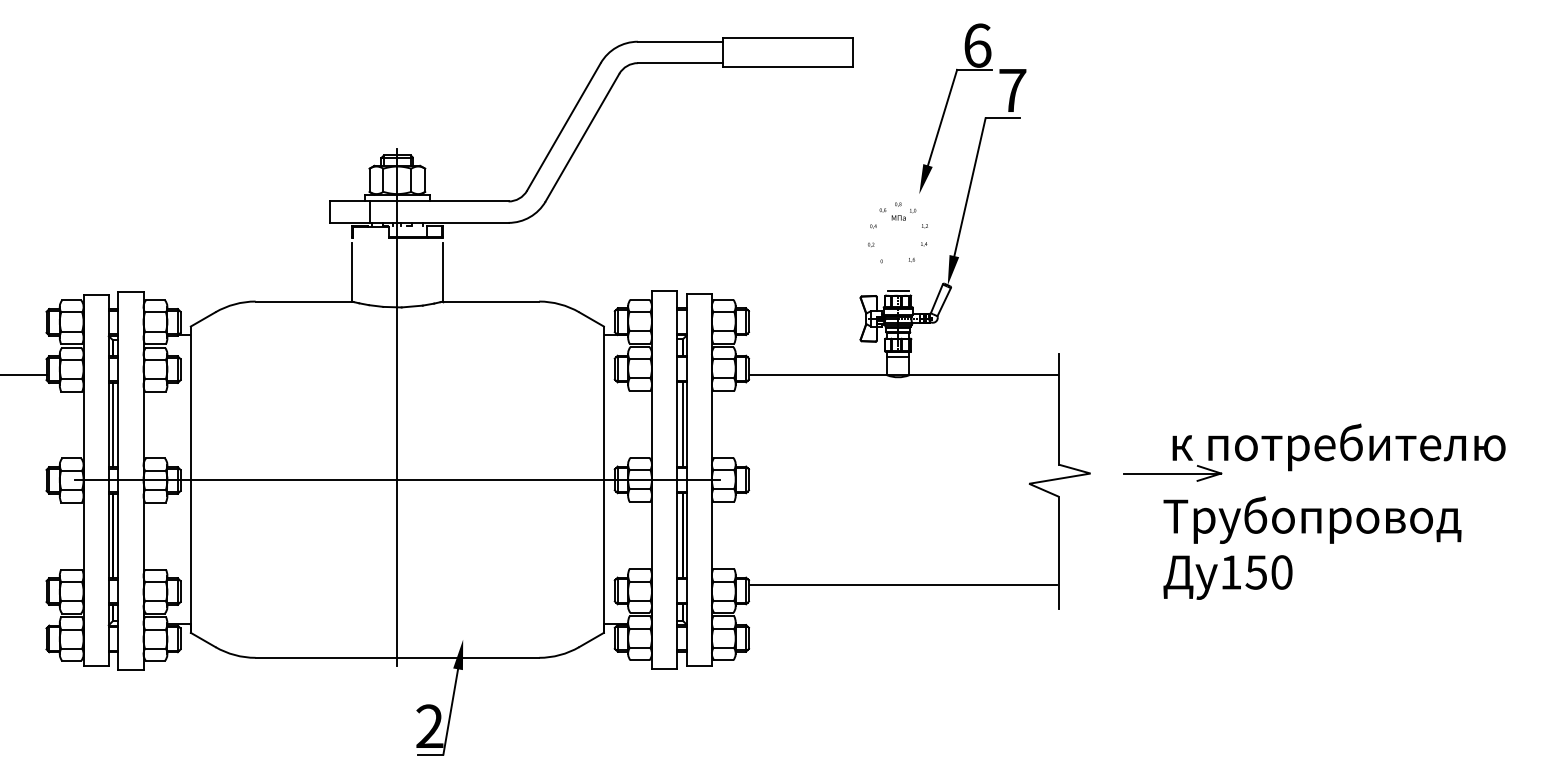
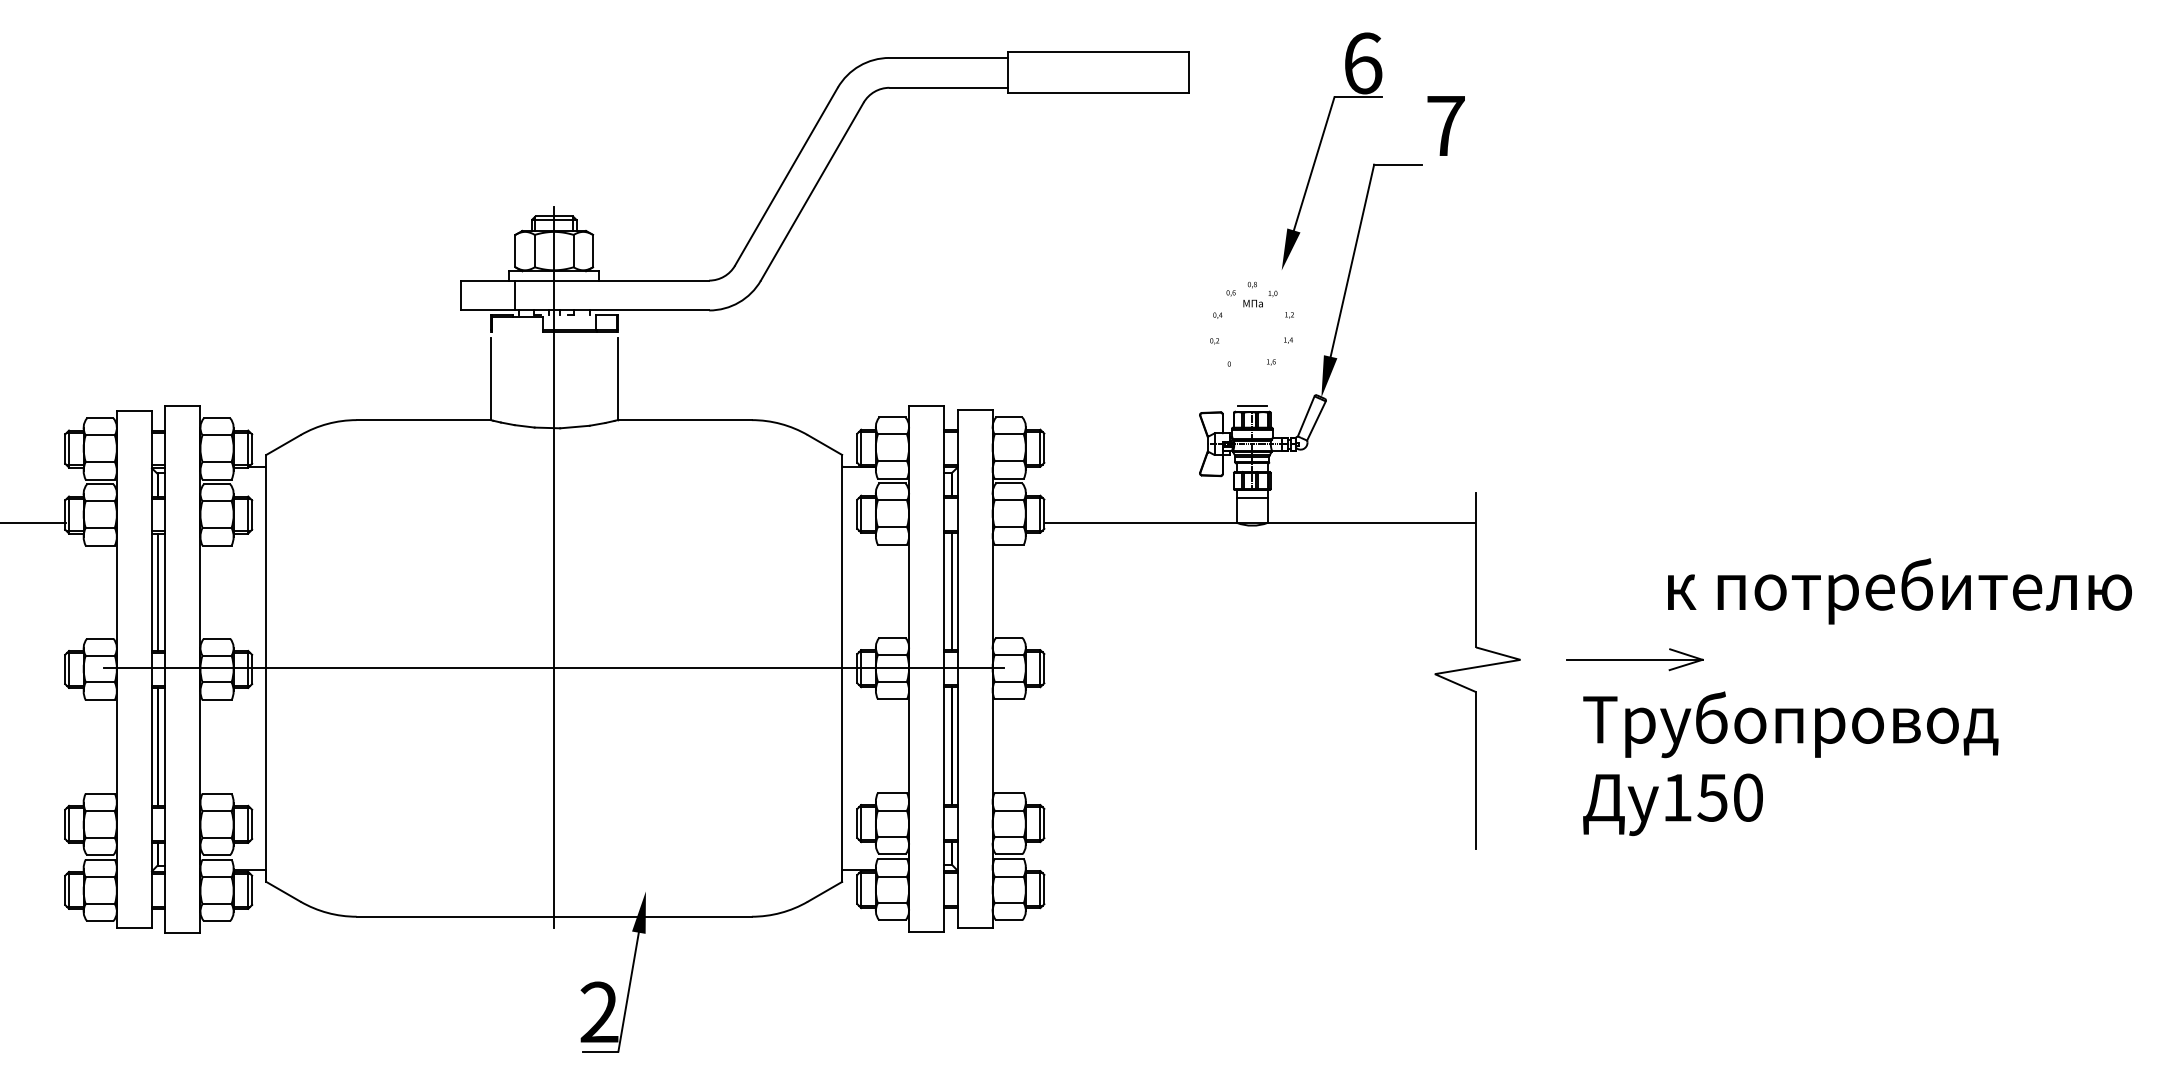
text: (1012, 90) -> (1445, 125), moved
text: (1338, 447) -> (1899, 591), moved
text: (1312, 547) -> (1790, 763), moved
line: (903, 584) -> (1259, 814), removed

